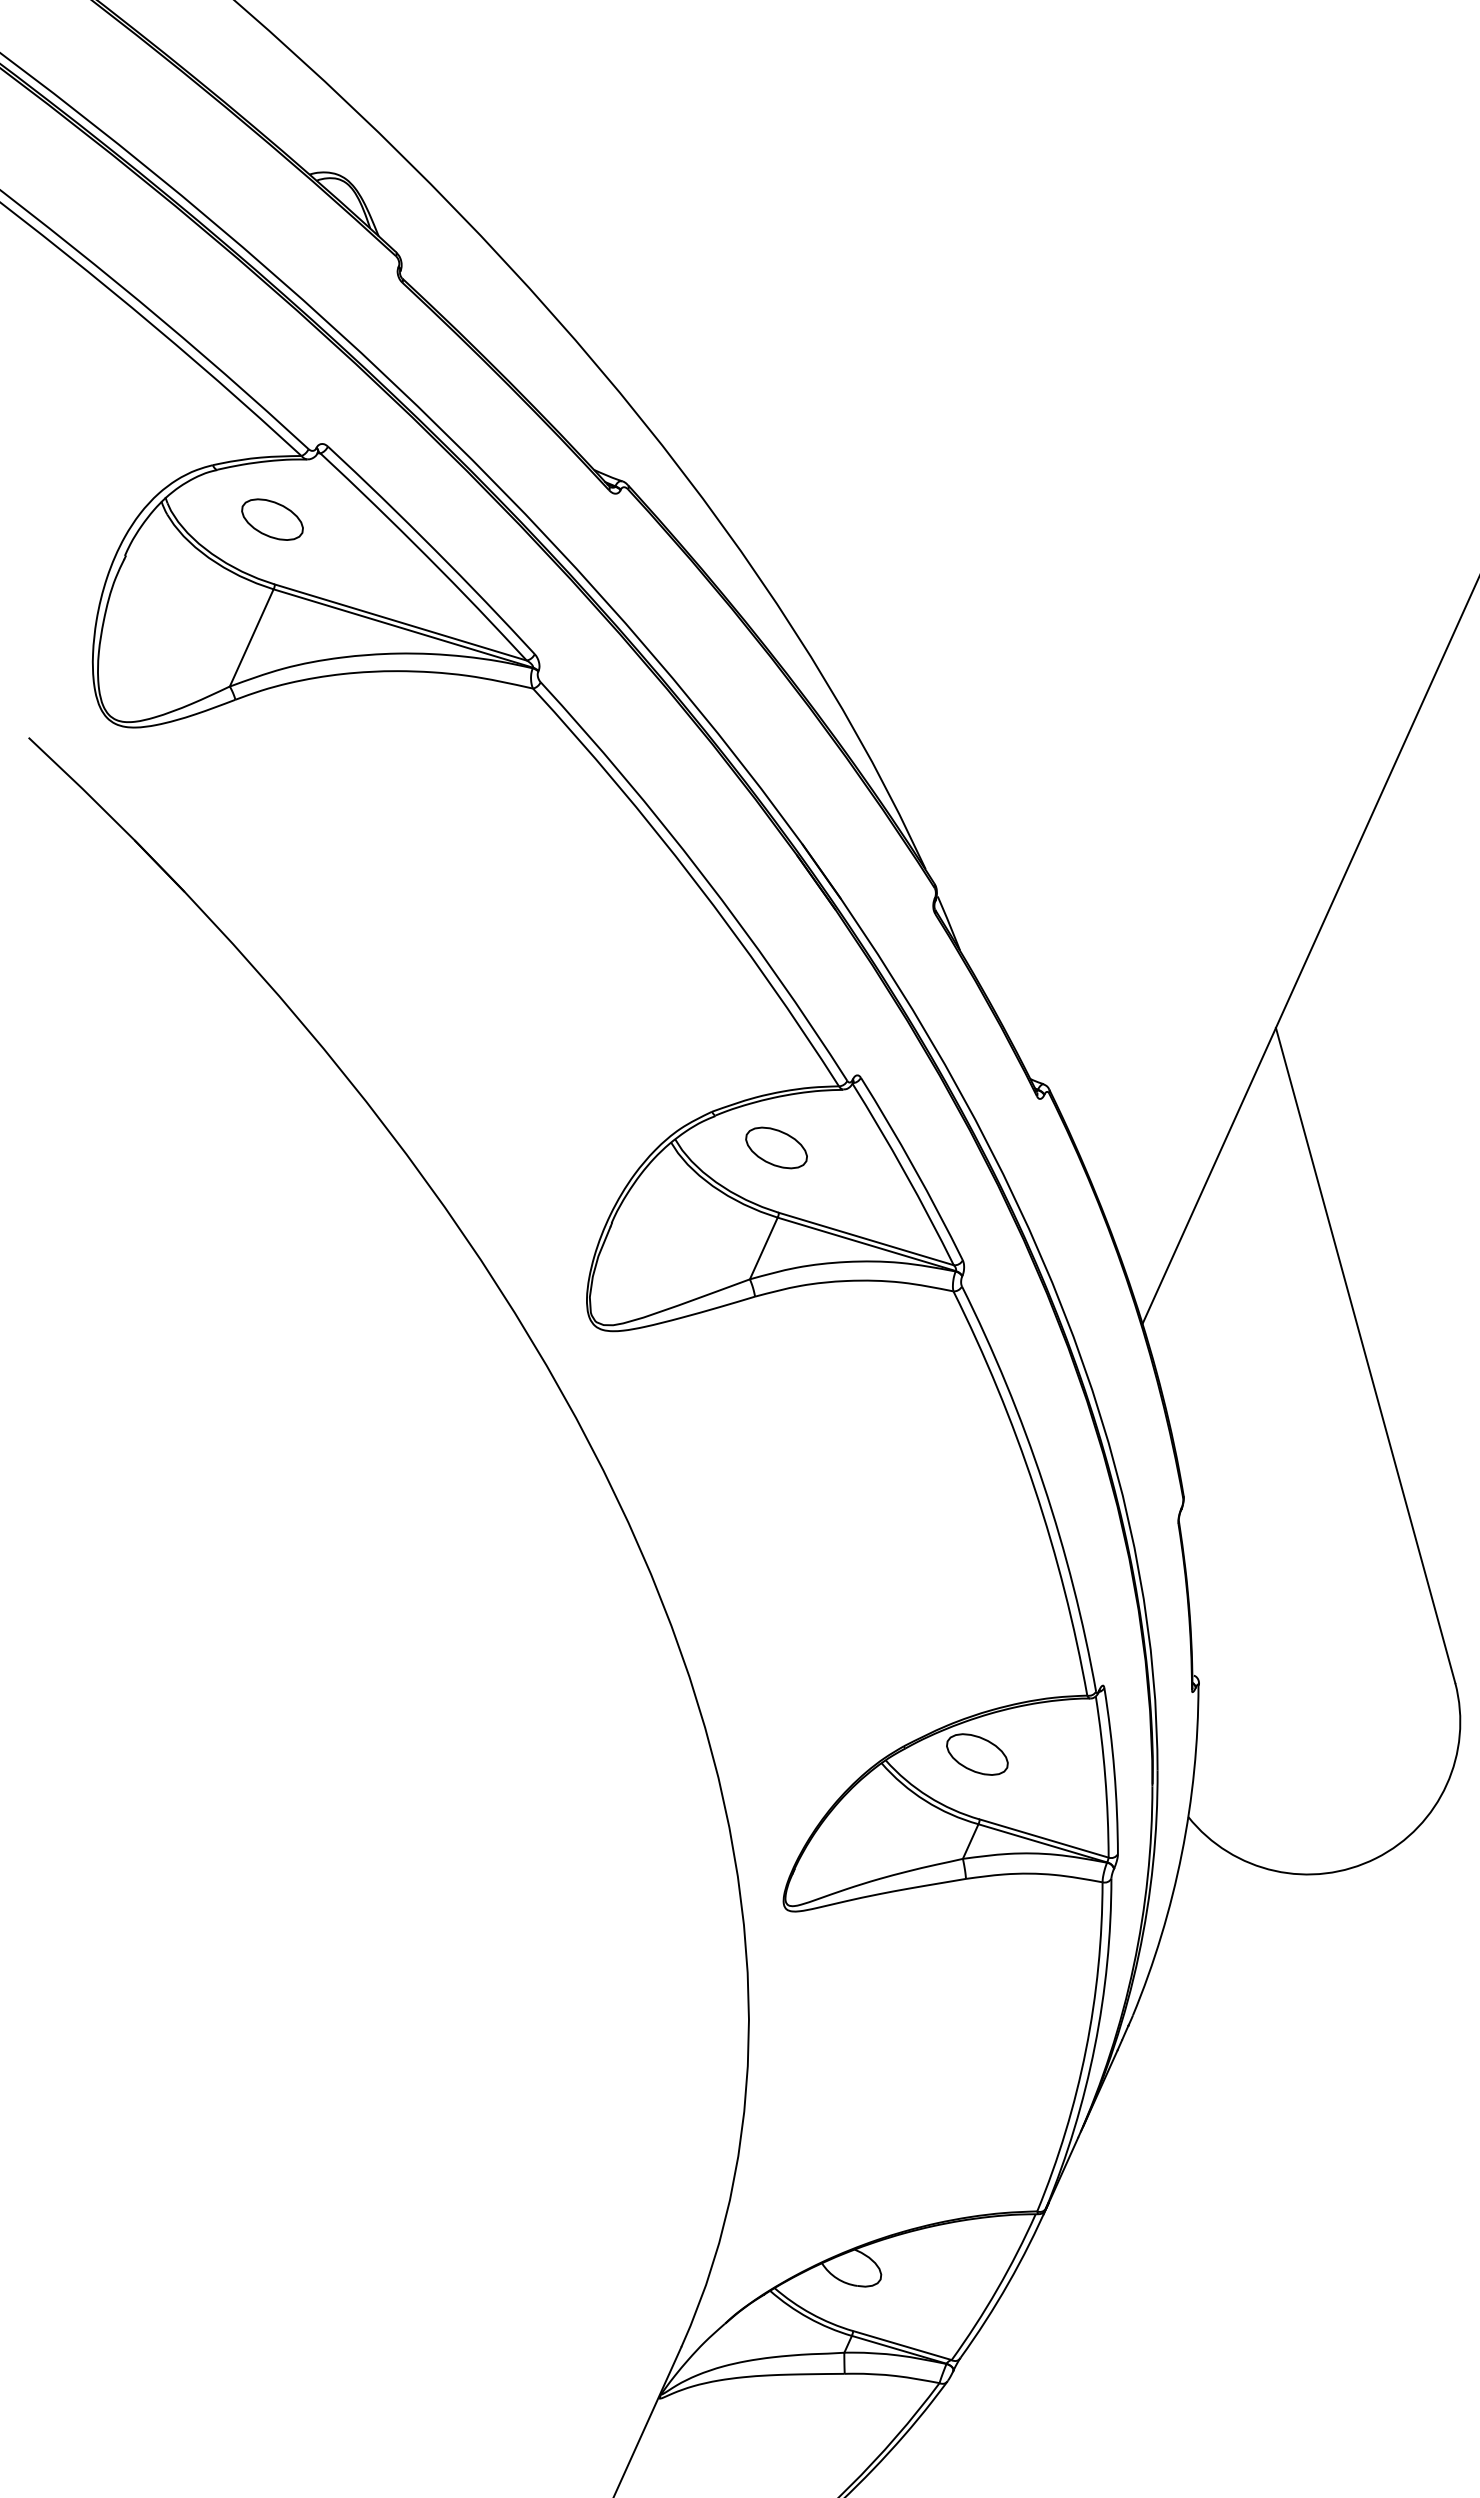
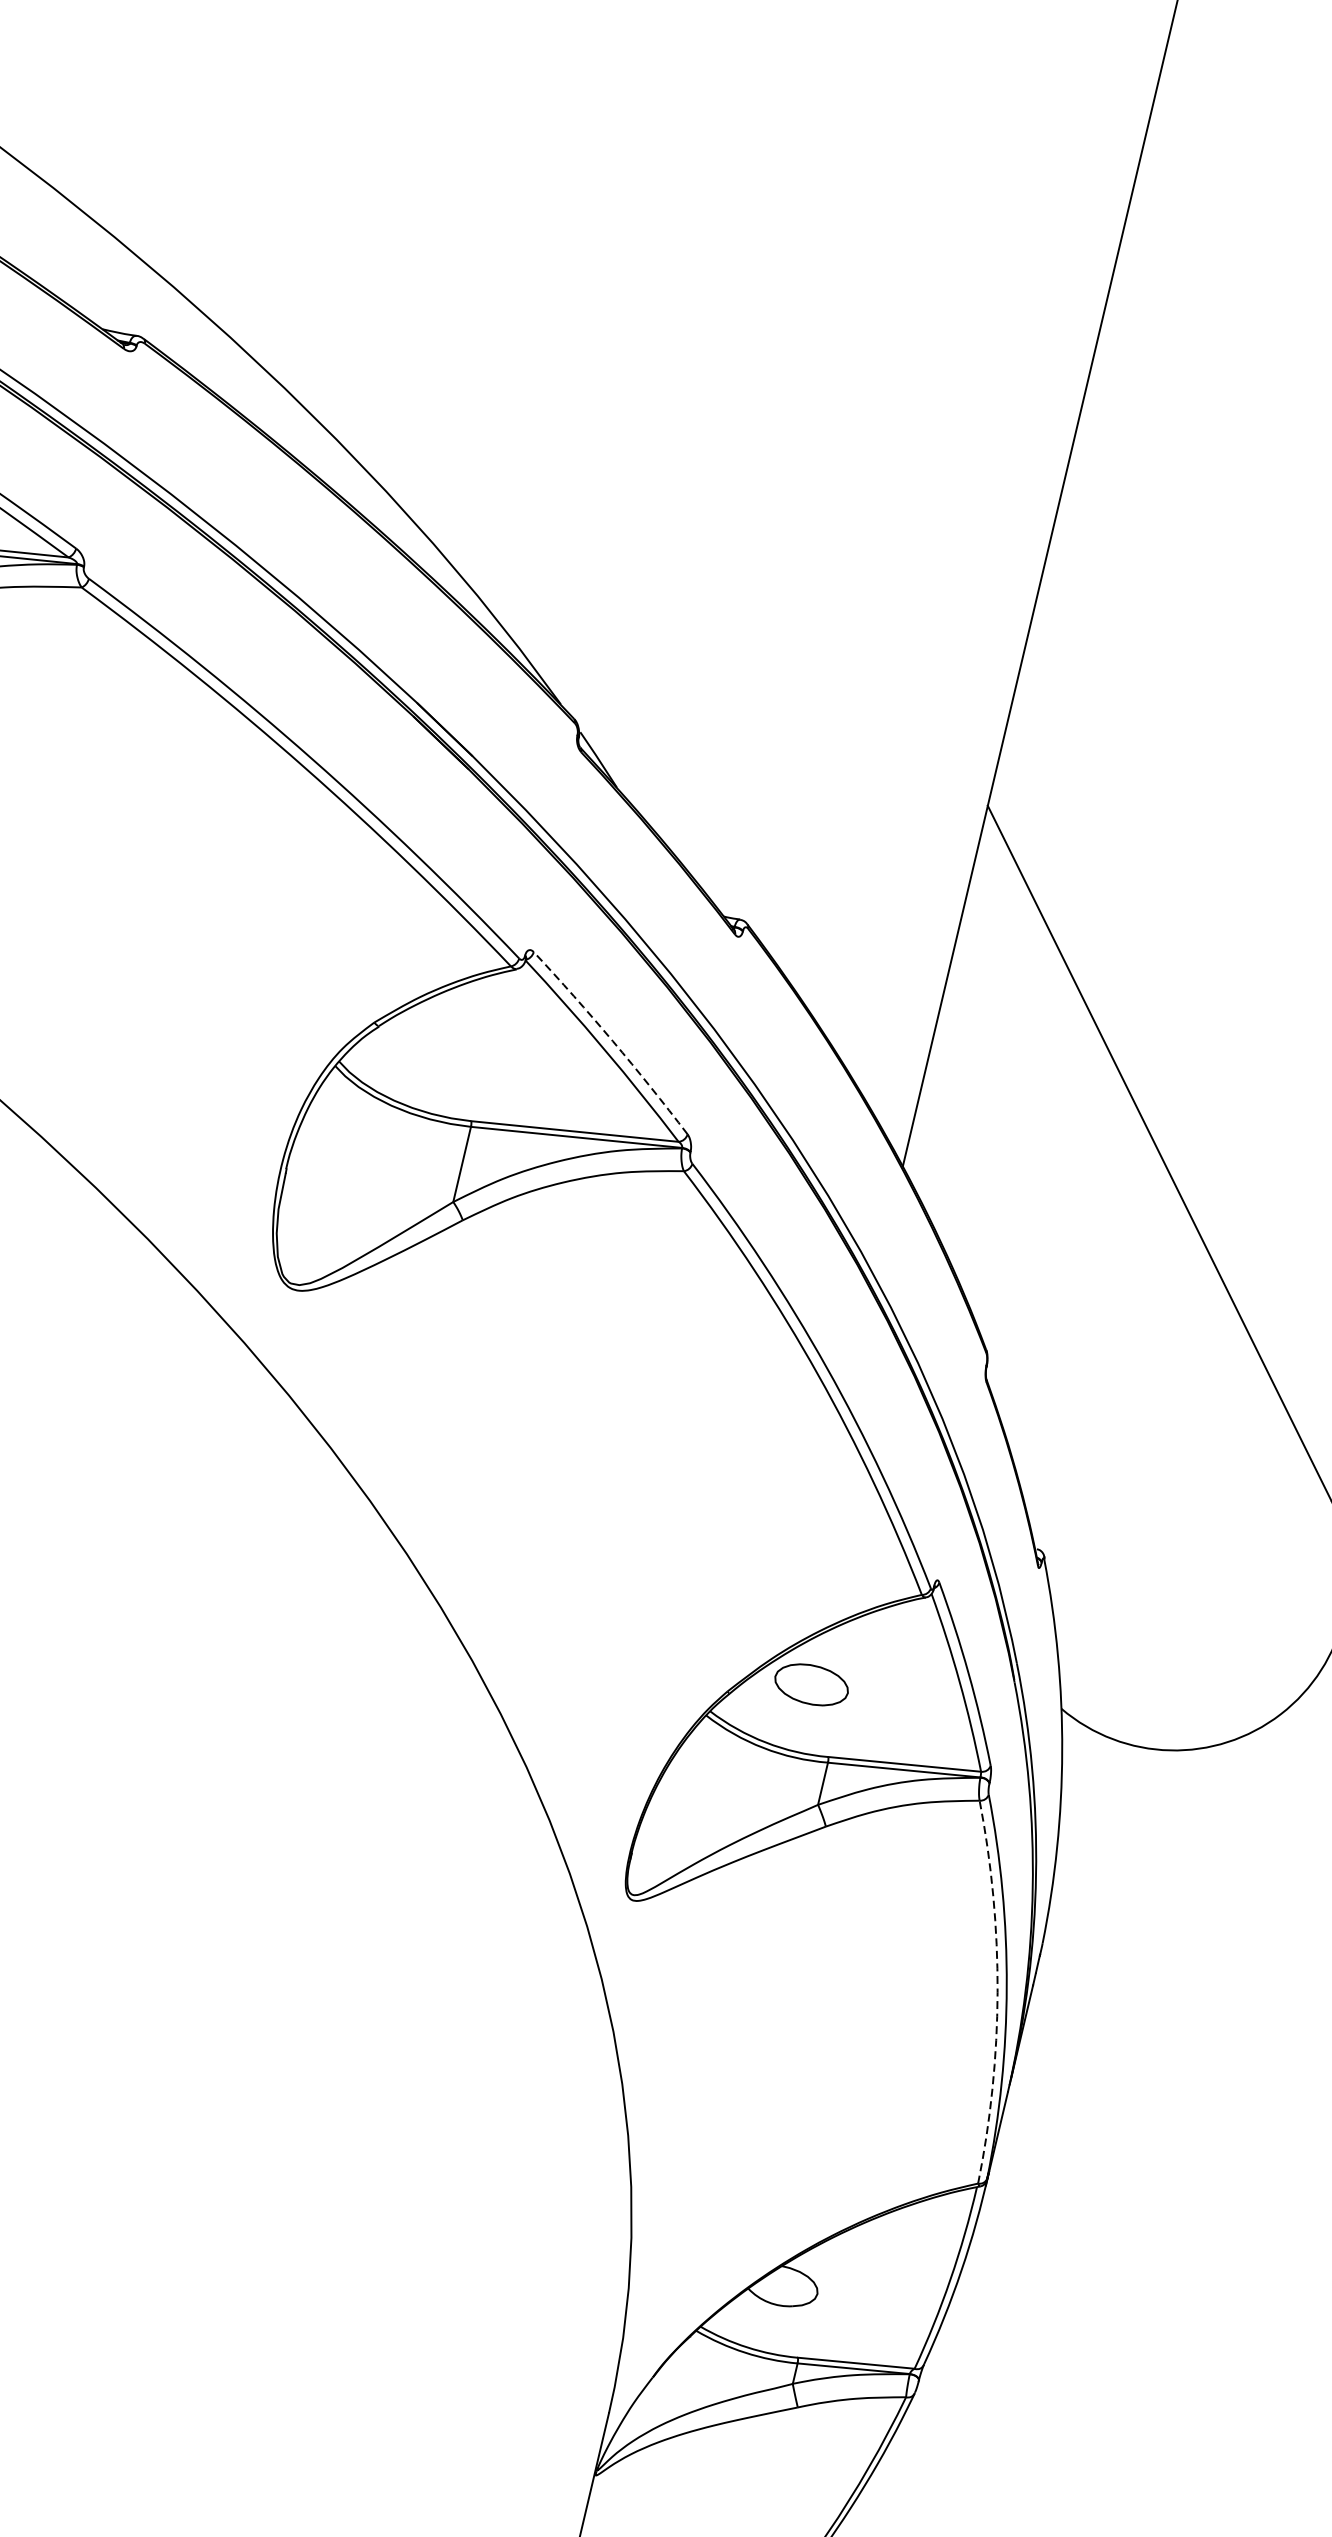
part: (776, 1147) -> (454, 1048), removed
arc: (914, 1167) -> (613, 1040), solid -> dashed
arc: (1086, 2050) -> (998, 1992), solid -> dashed

